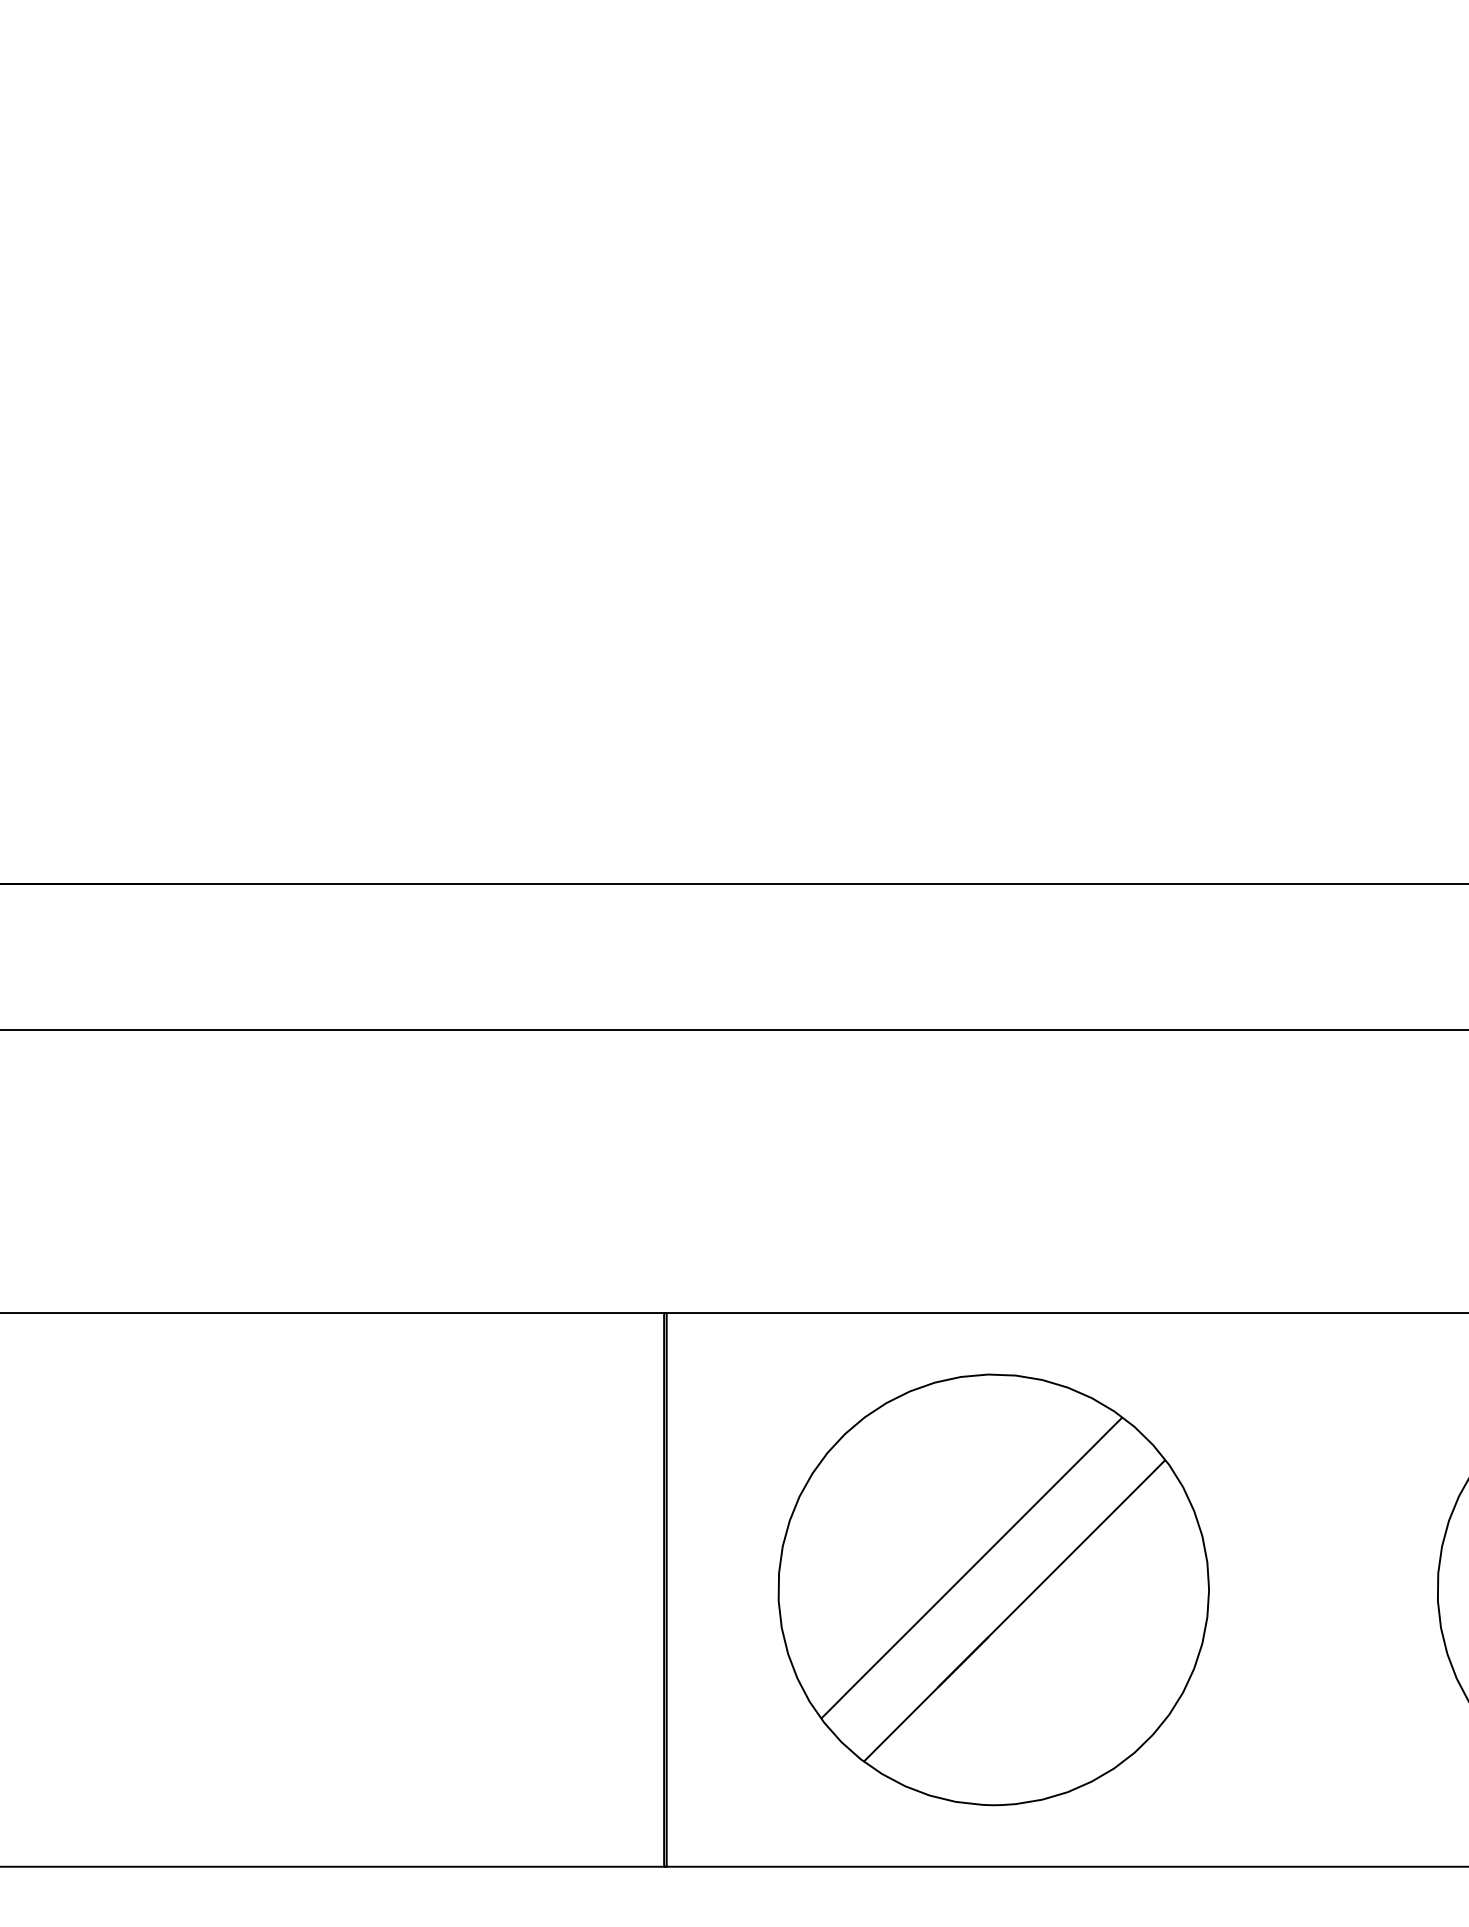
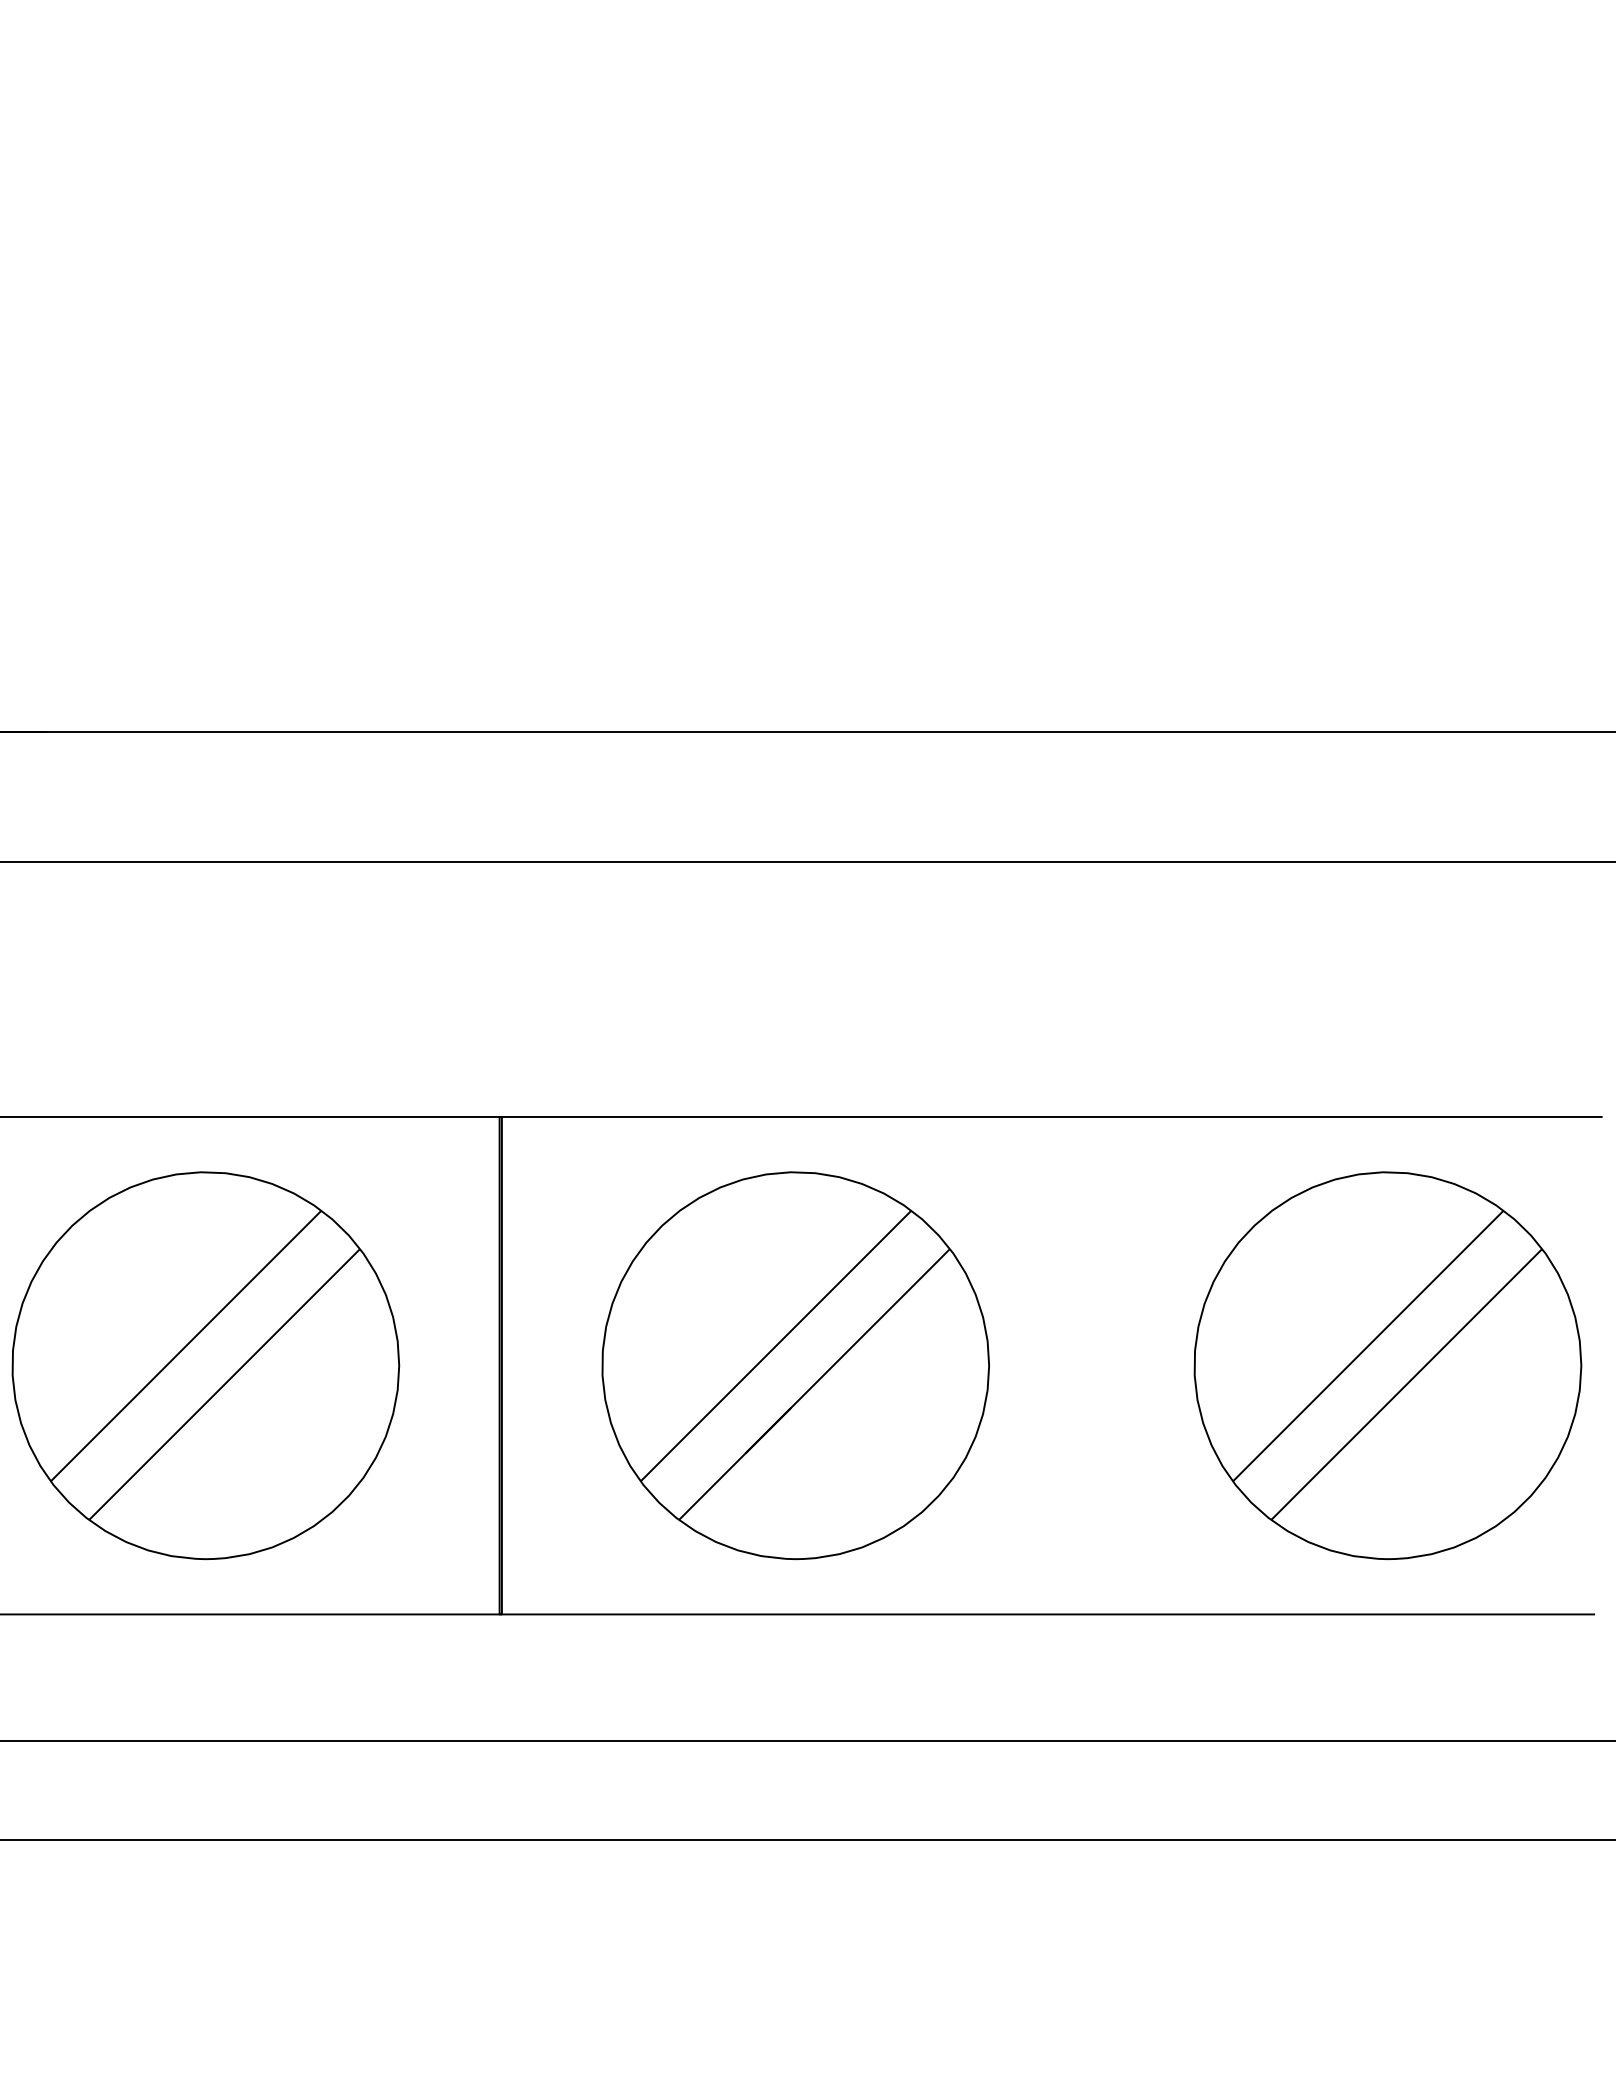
part: (336, 1589) -> (205, 1365), added

